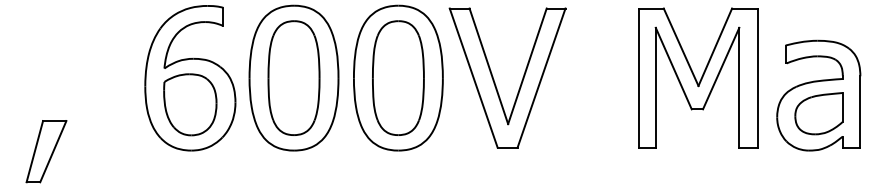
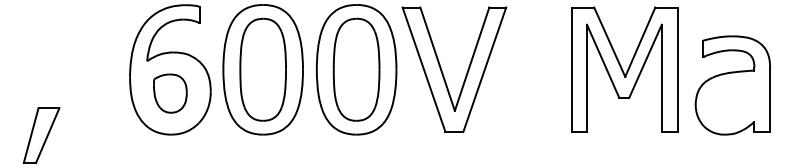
part: (190, 104) -> (170, 93), size x0.7
part: (818, 113) -> (732, 101), removed

